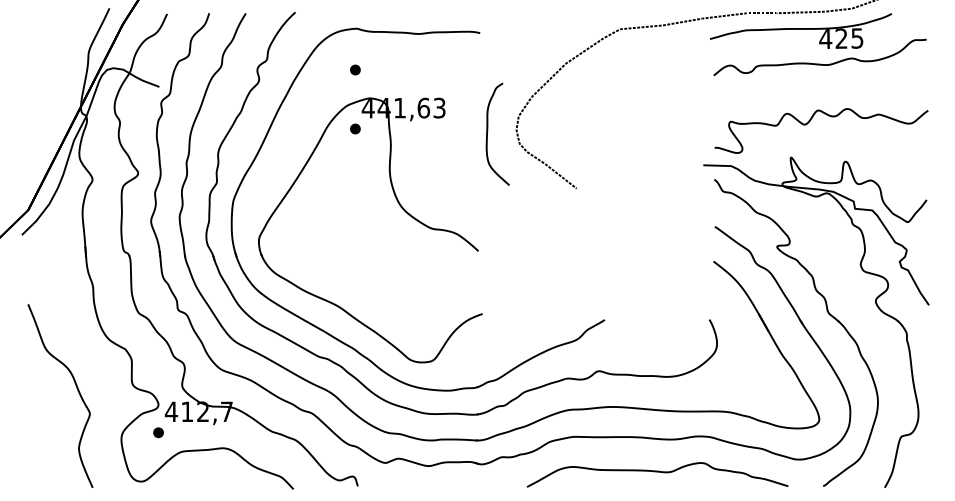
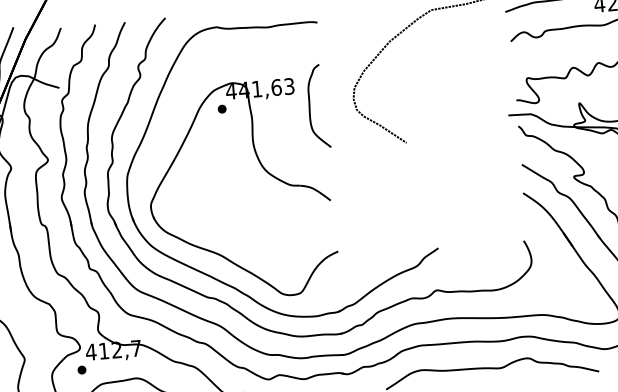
part: (355, 69) -> (218, 60), removed
curve: (488, 131) -> (310, 104), moved

